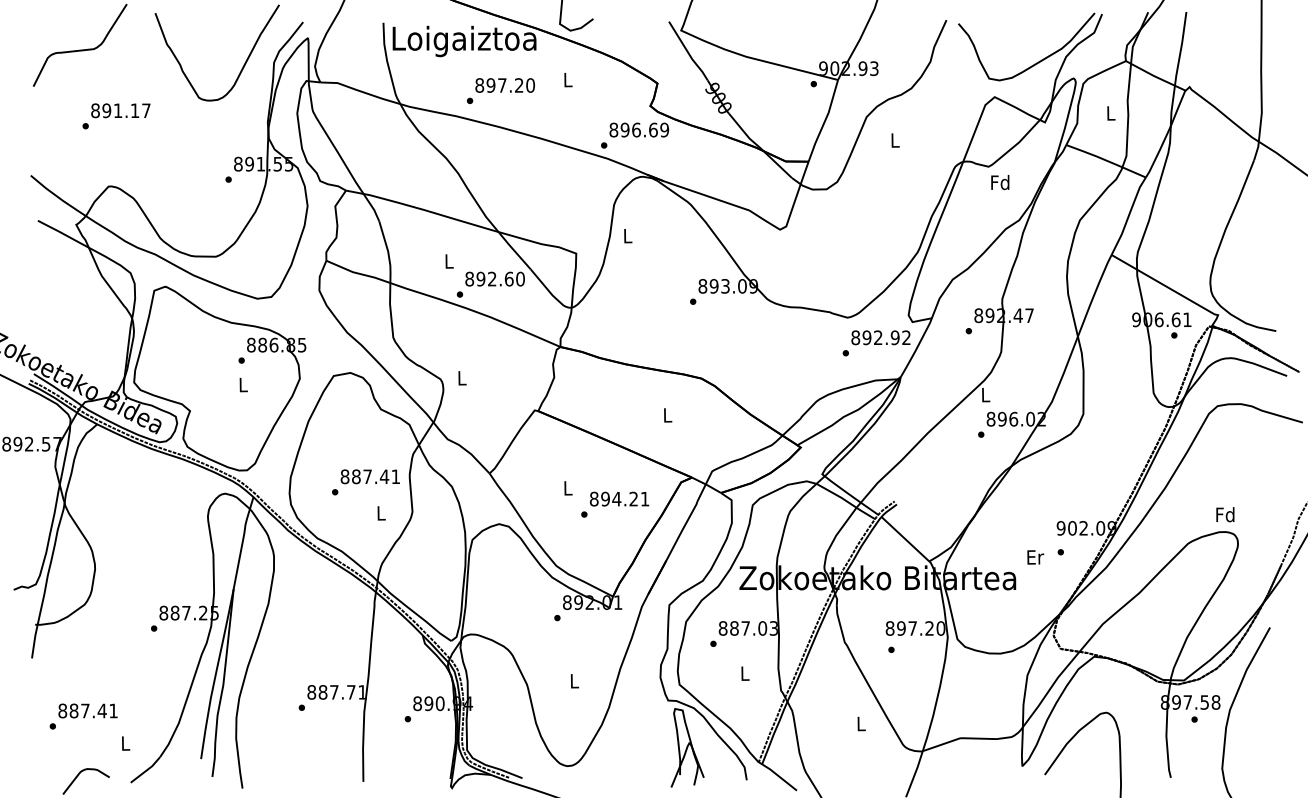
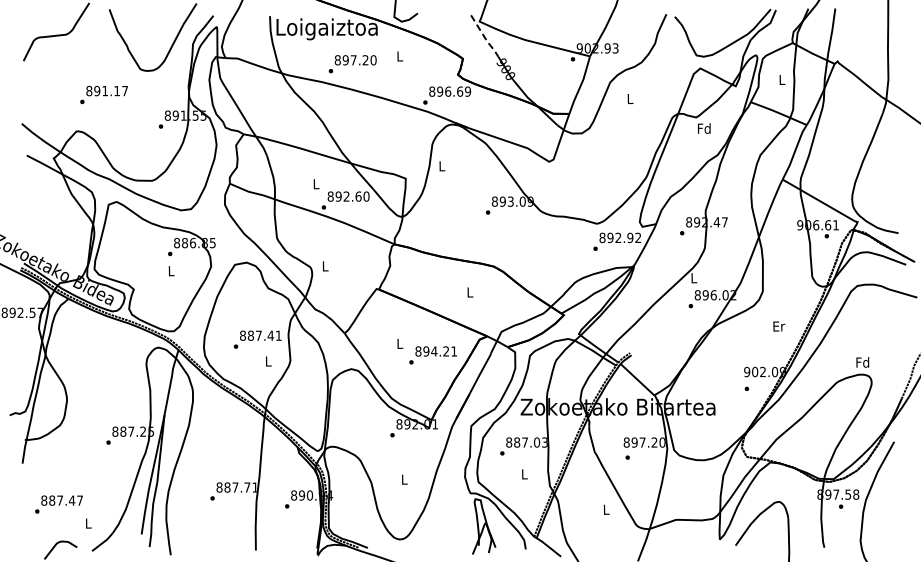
line: (688, 53) -> (484, 37), solid -> dashed
text: (115, 115) -> (103, 94), moved
text: (1036, 557) -> (779, 326), moved
text: (112, 710) -> (79, 500), 887.41 -> 887.47

